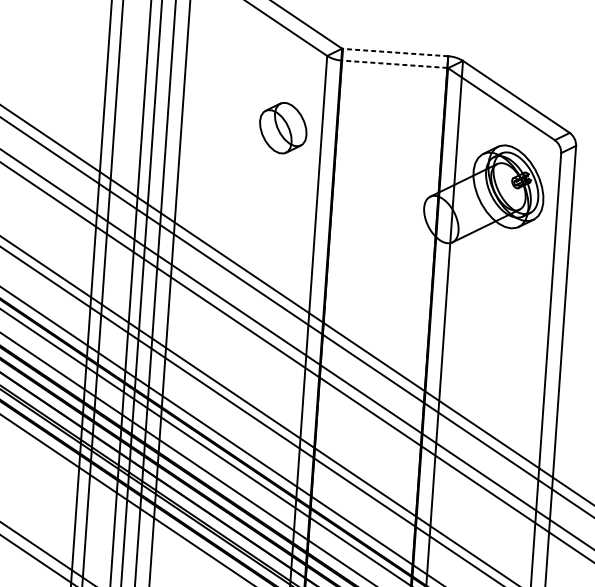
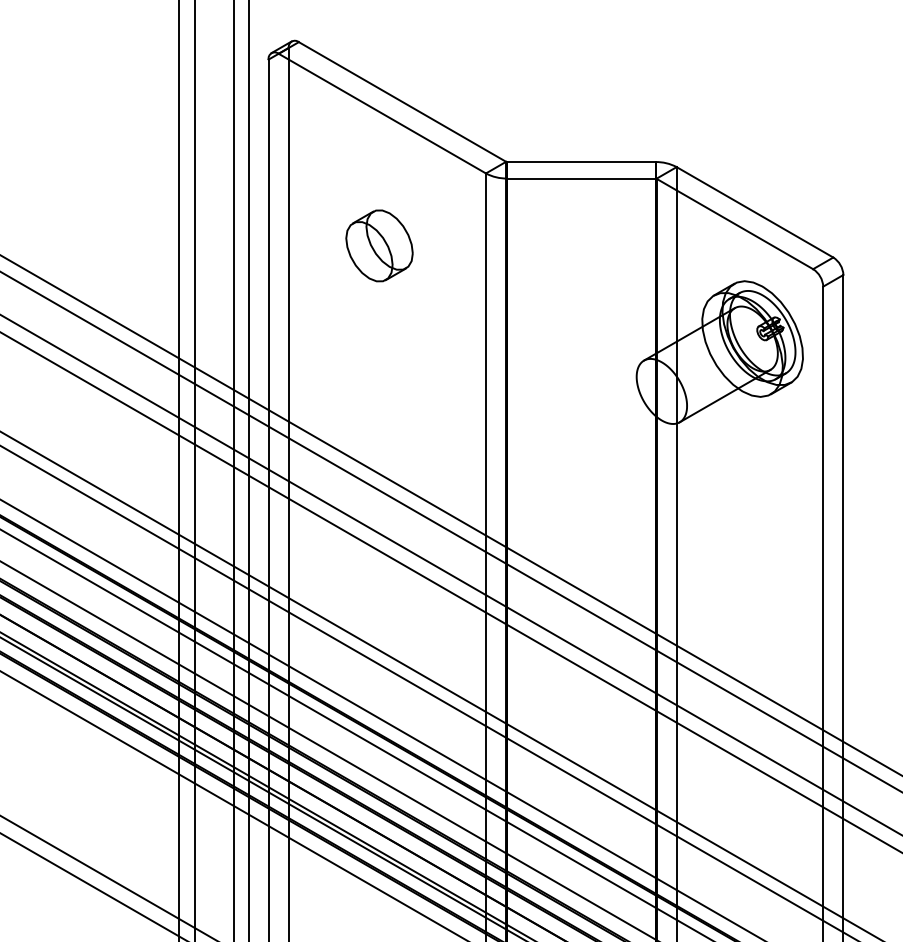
line: (394, 52) -> (580, 162), dashed -> solid
line: (394, 64) -> (580, 178), dashed -> solid
part: (283, 127) -> (379, 245), moved

